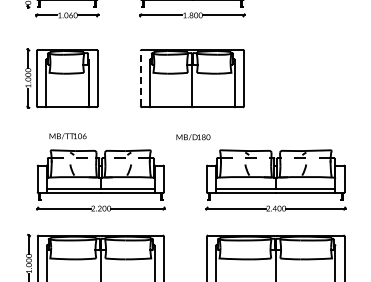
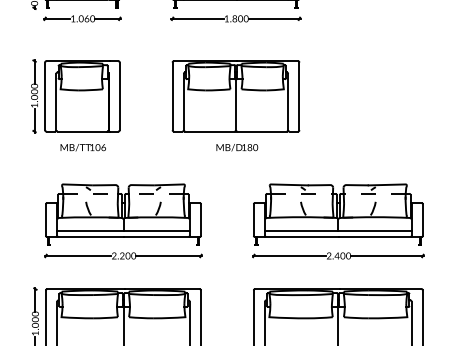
line: (140, 78) -> (172, 96), dashed -> solid
text: (67, 136) -> (82, 147), moved
text: (193, 137) -> (237, 147), moved

